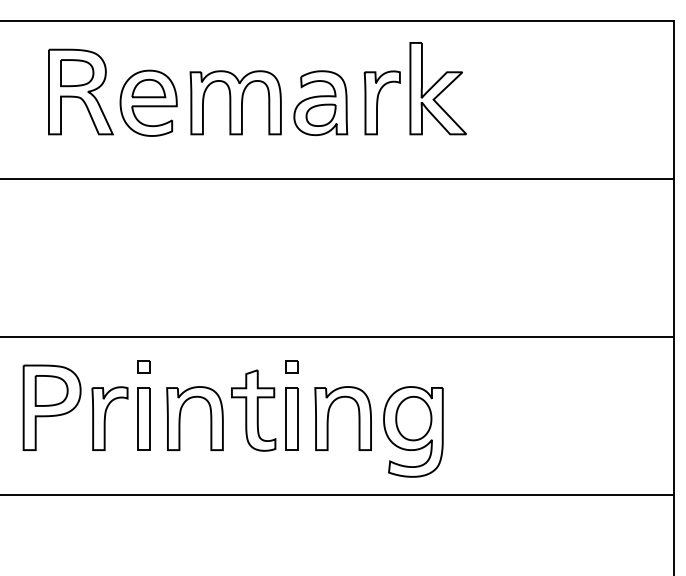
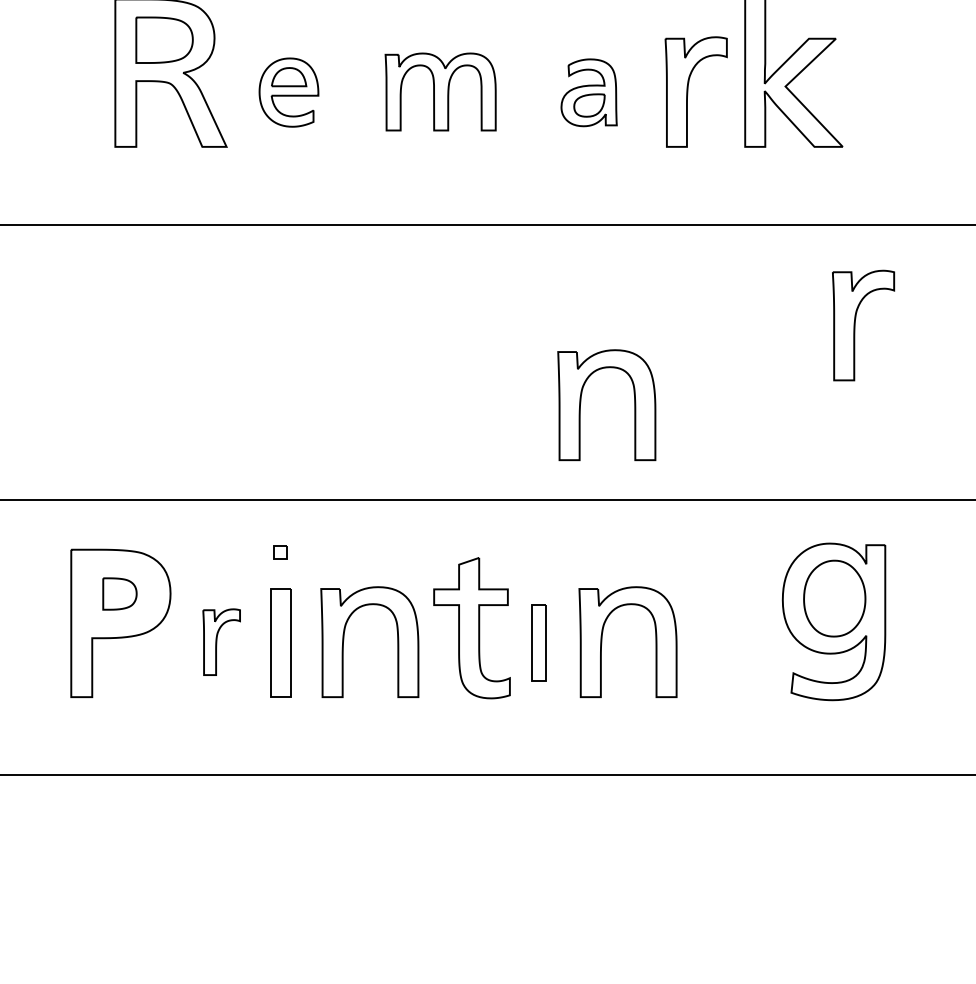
part: (148, 102) -> (288, 91), size x0.6
part: (235, 102) -> (440, 91), size x0.7
part: (320, 103) -> (588, 93), size x0.6
part: (477, 236) -> (862, 324), added
part: (316, 282) -> (581, 405), added
part: (143, 366) -> (280, 551), size x0.6
part: (291, 366) -> (537, 551), removed
part: (51, 390) -> (119, 593), size x0.6
part: (109, 418) -> (220, 642), size x0.6
part: (291, 418) -> (537, 642), size x0.7
part: (413, 431) -> (834, 621), moved

